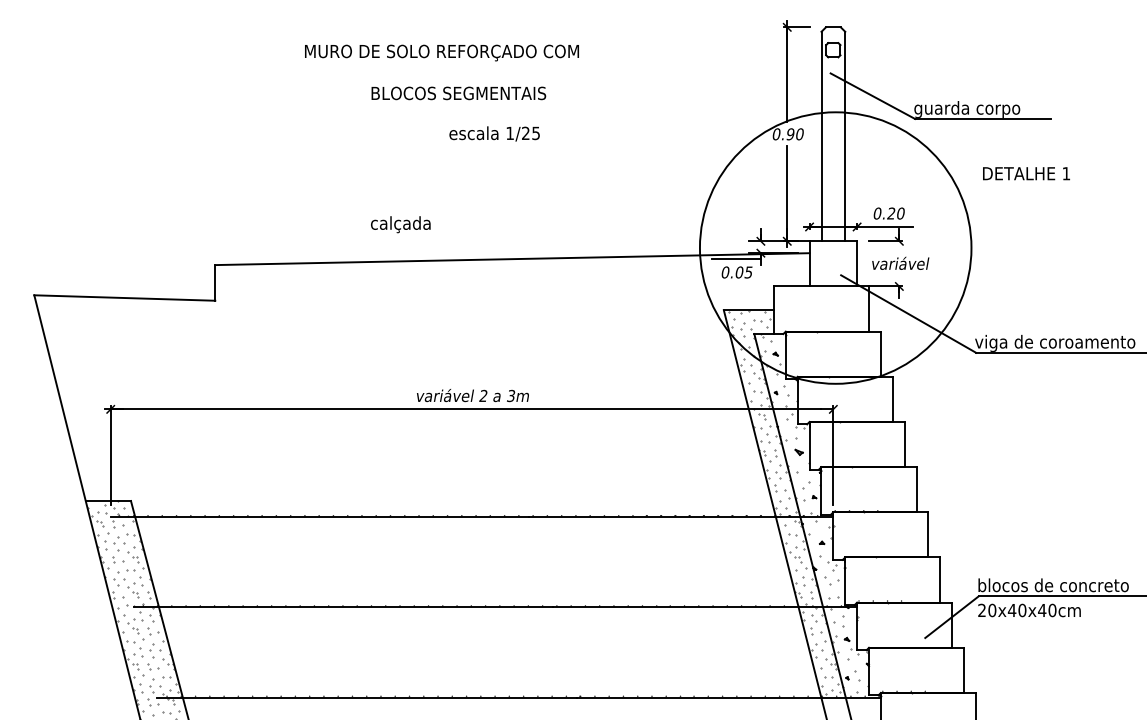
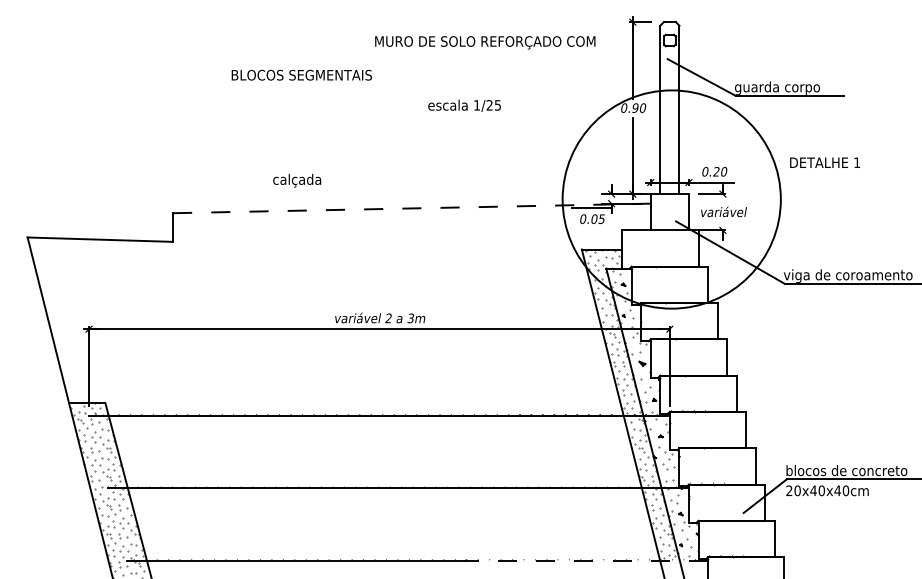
text: (442, 52) -> (485, 42), moved
text: (458, 92) -> (301, 74), moved
text: (494, 133) -> (464, 105), moved
text: (1027, 173) -> (825, 162), moved
text: (401, 224) -> (297, 180), moved
line: (511, 259) -> (411, 208), solid -> dashed
line: (728, 697) -> (585, 560), solid -> dashed

